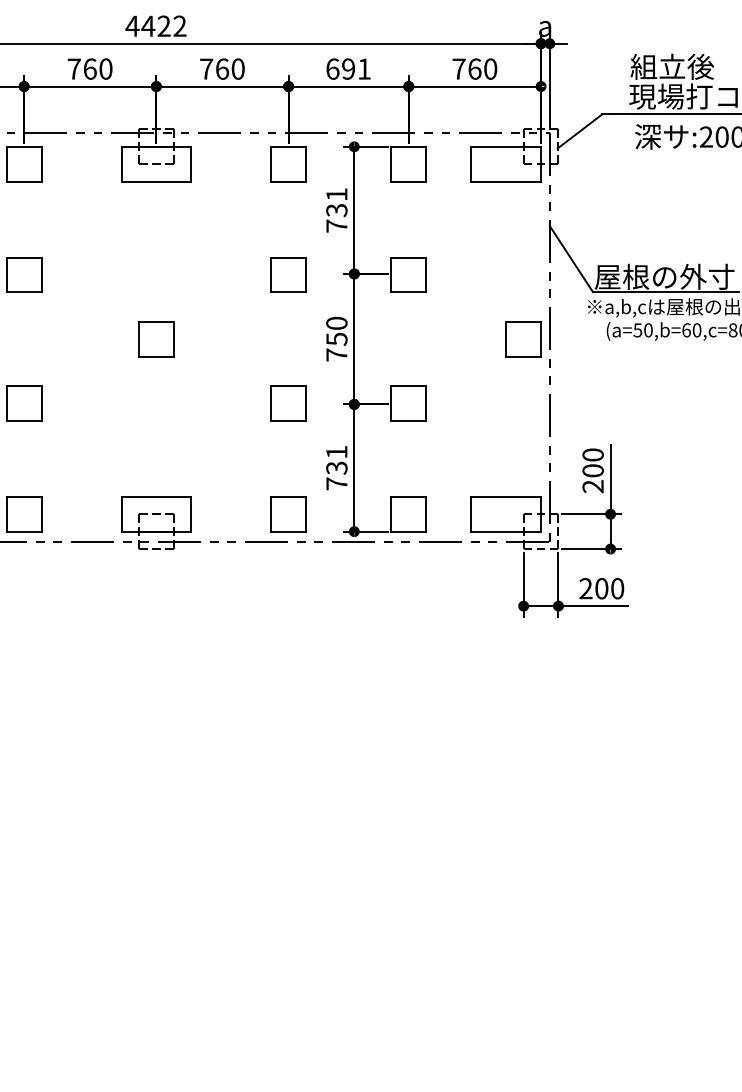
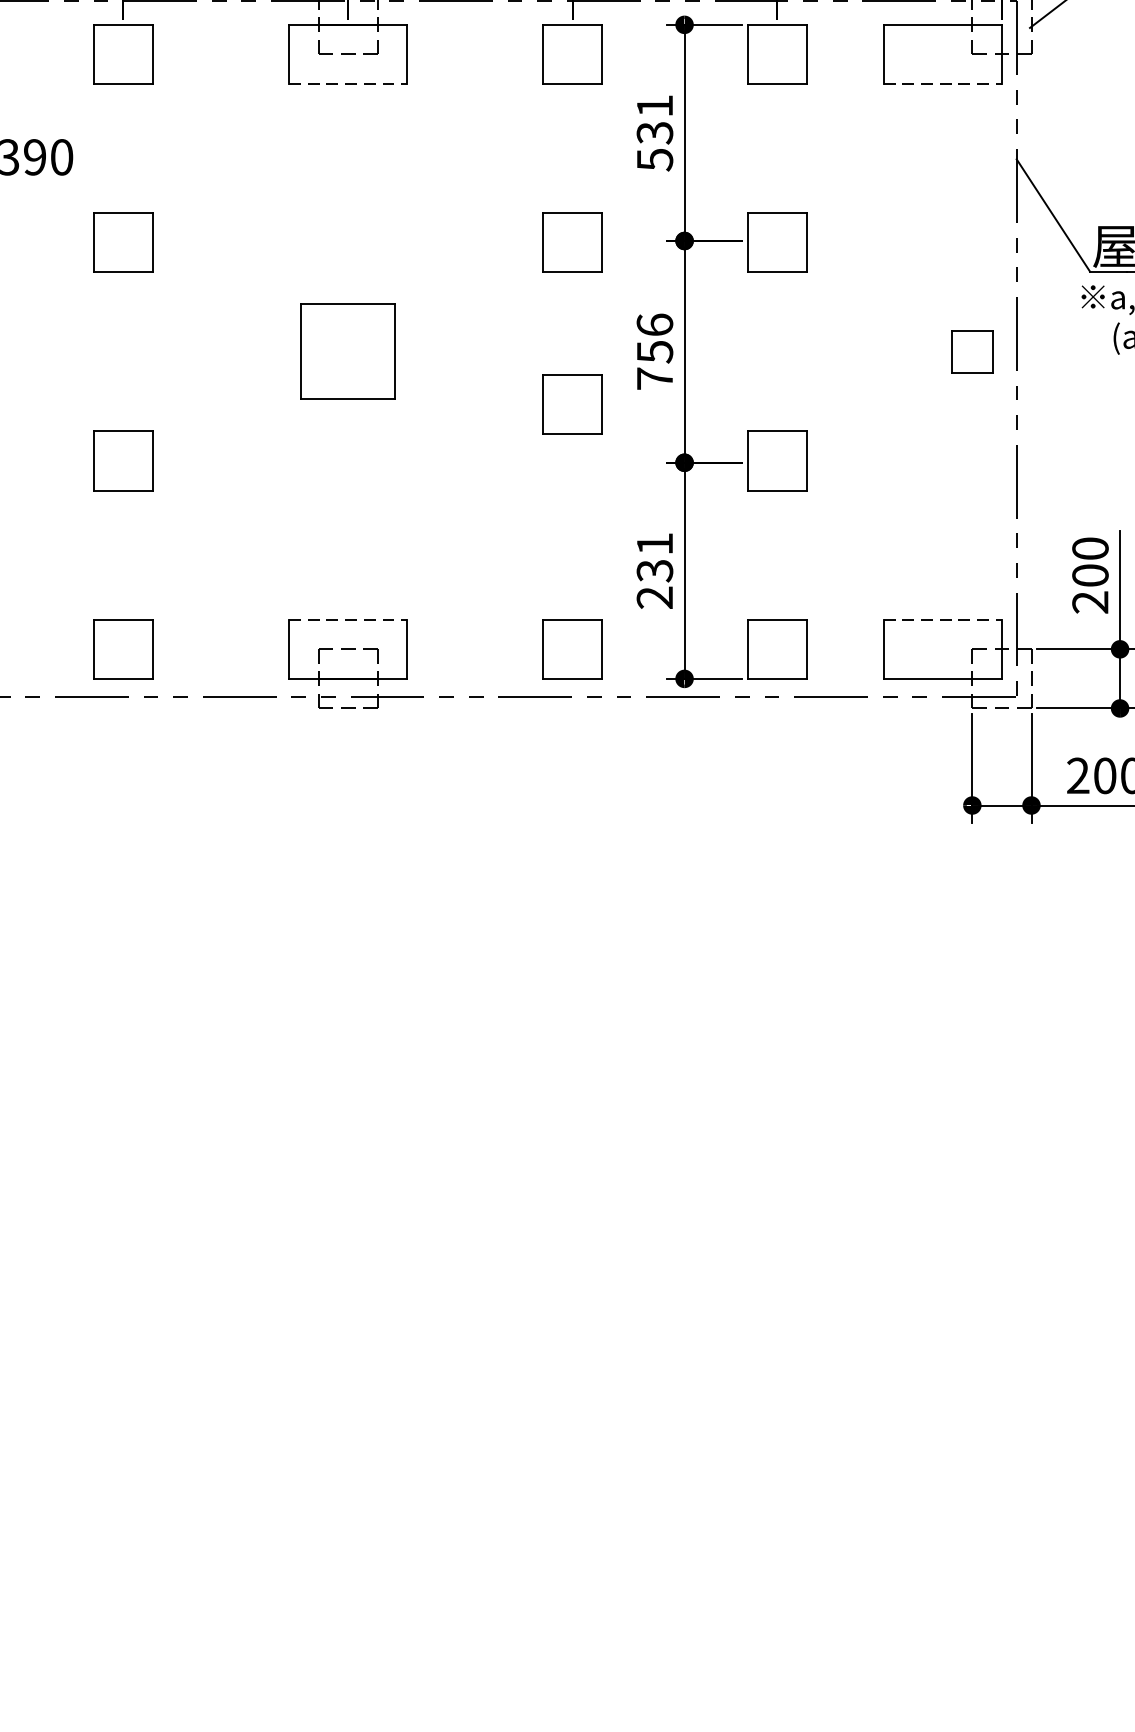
line: (156, 181) -> (348, 83), solid -> dashed
line: (506, 181) -> (943, 83), solid -> dashed
text: (336, 225) -> (654, 158), 731 -> 531
text: (336, 322) -> (654, 323), 750 -> 756
part: (156, 339) -> (348, 352), size x1.6
part: (523, 339) -> (972, 352), size x0.7
part: (288, 403) -> (572, 405), moved
text: (336, 483) -> (654, 597), 731 -> 231
line: (156, 496) -> (348, 619), solid -> dashed
line: (506, 496) -> (943, 619), solid -> dashed

